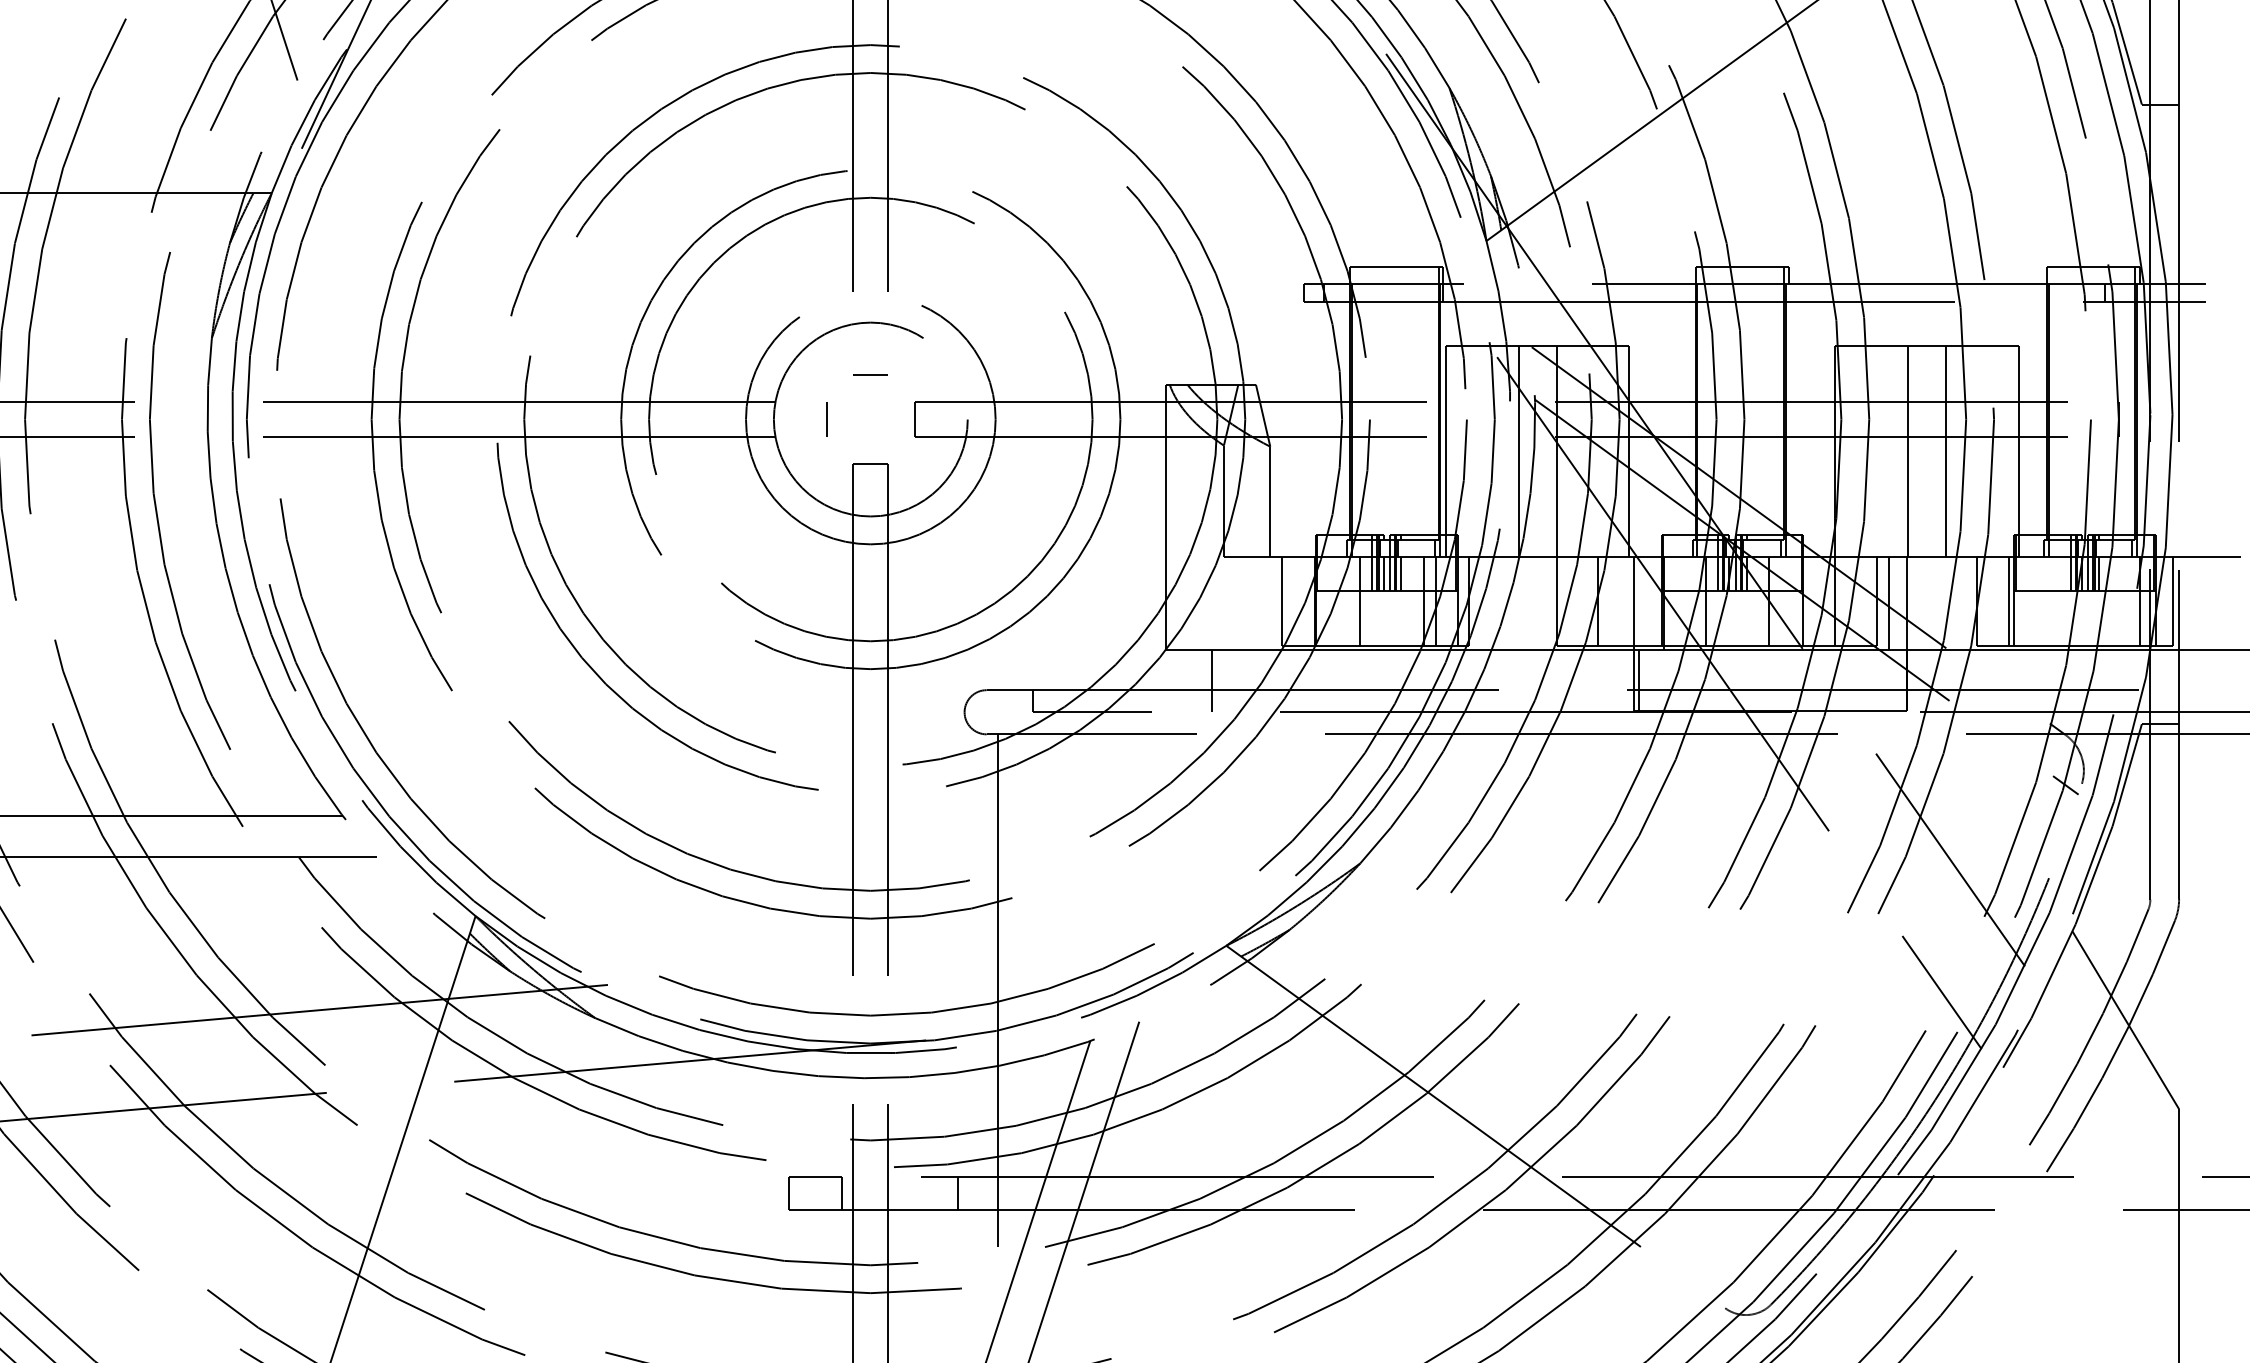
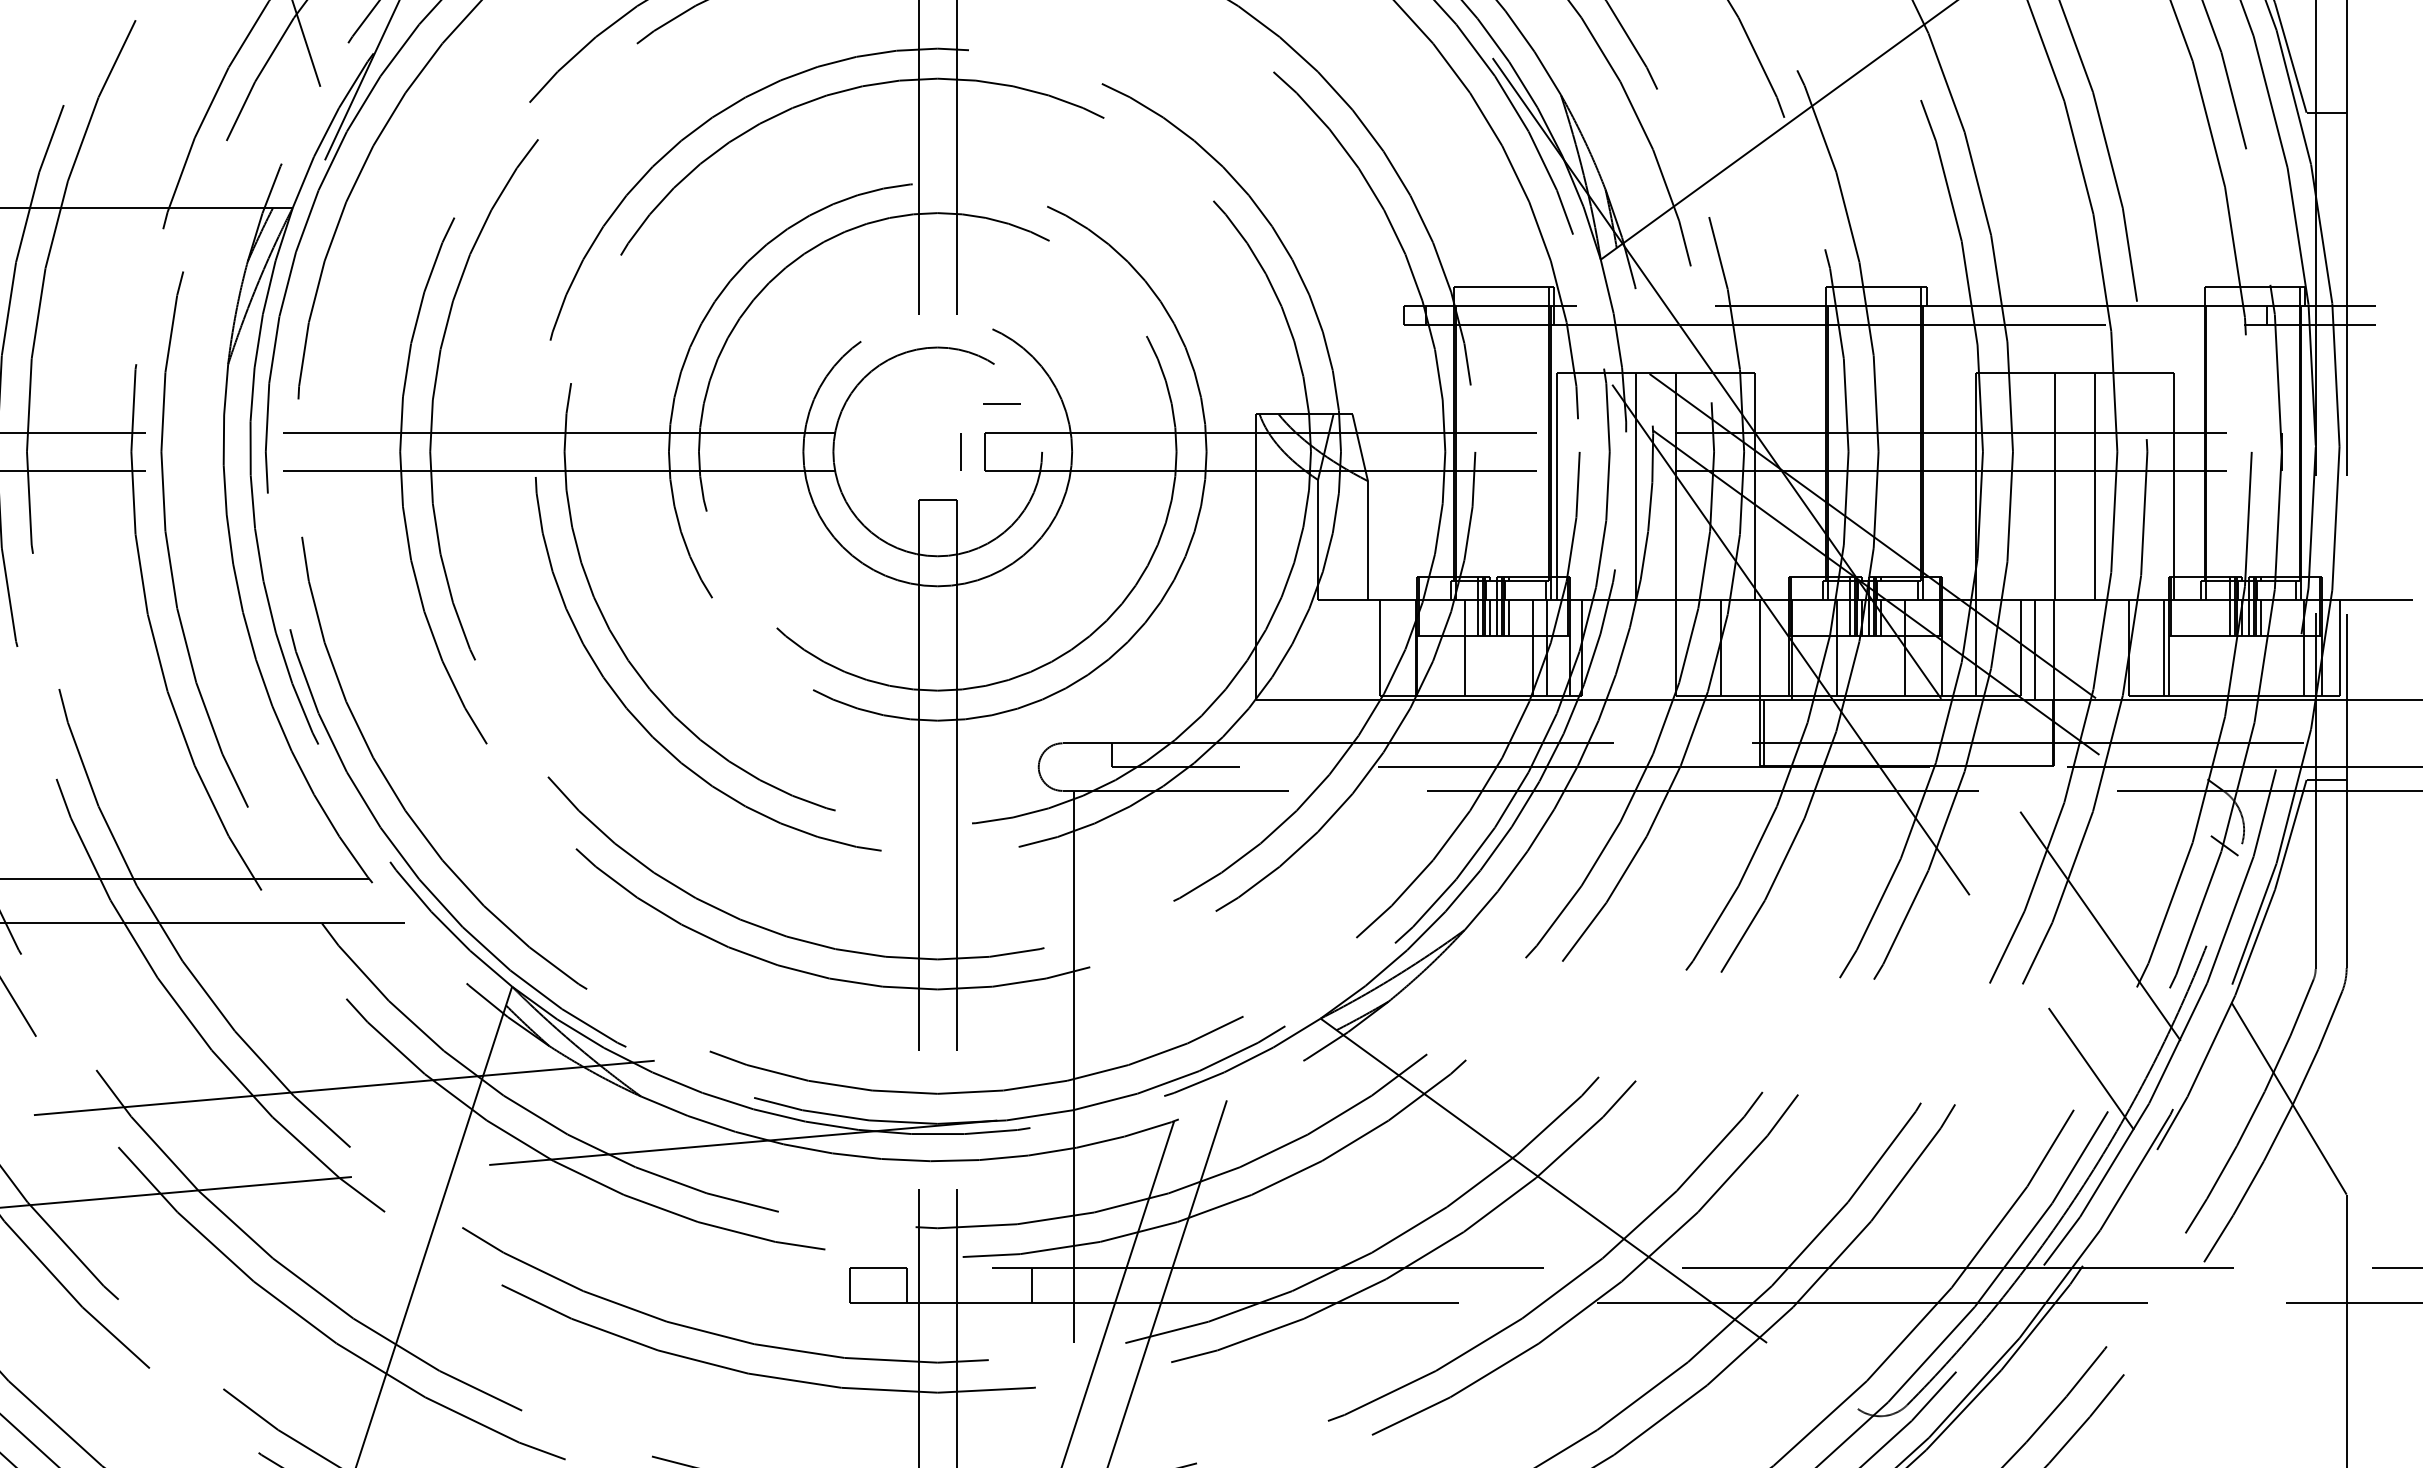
line: (870, 374) -> (1001, 403), moved
line: (825, 419) -> (960, 451), moved
line: (1212, 681) -> (1305, 733), removed

